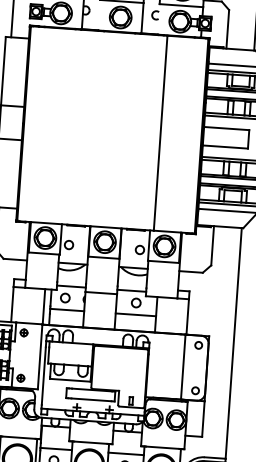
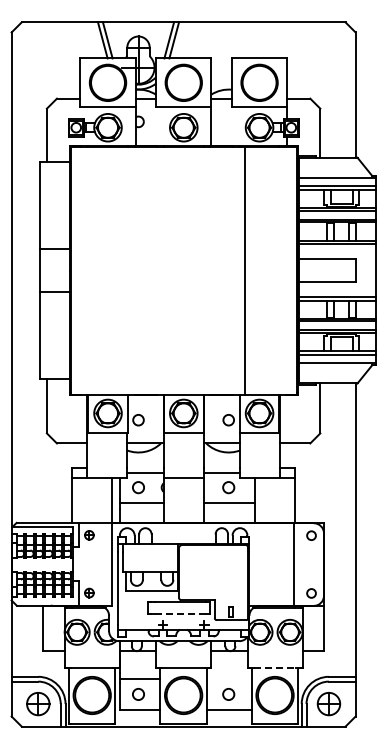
arc: (153, 13) -> (225, 119), removed
line: (92, 400) -> (181, 614), solid -> dashed
line: (163, 447) -> (275, 668), solid -> dashed
line: (125, 453) -> (228, 679), removed

